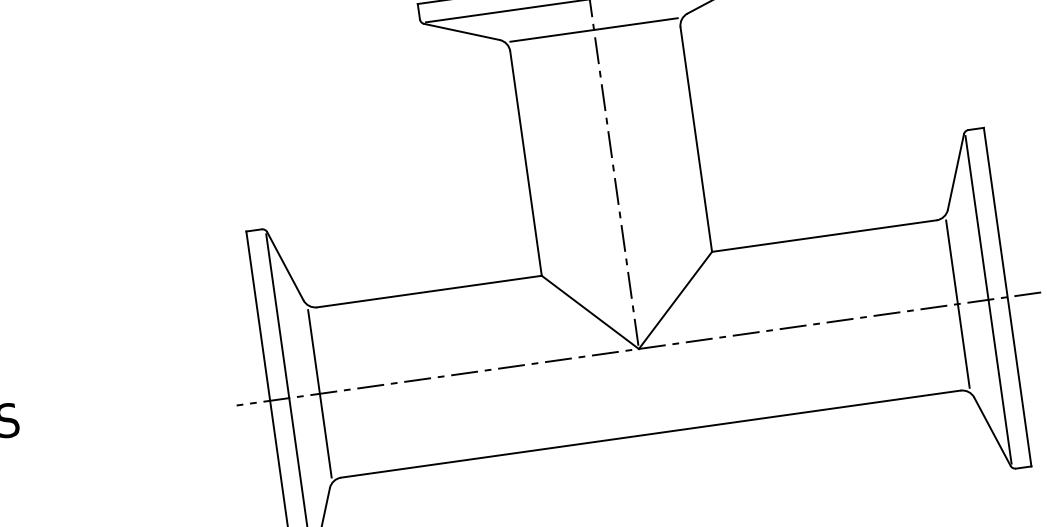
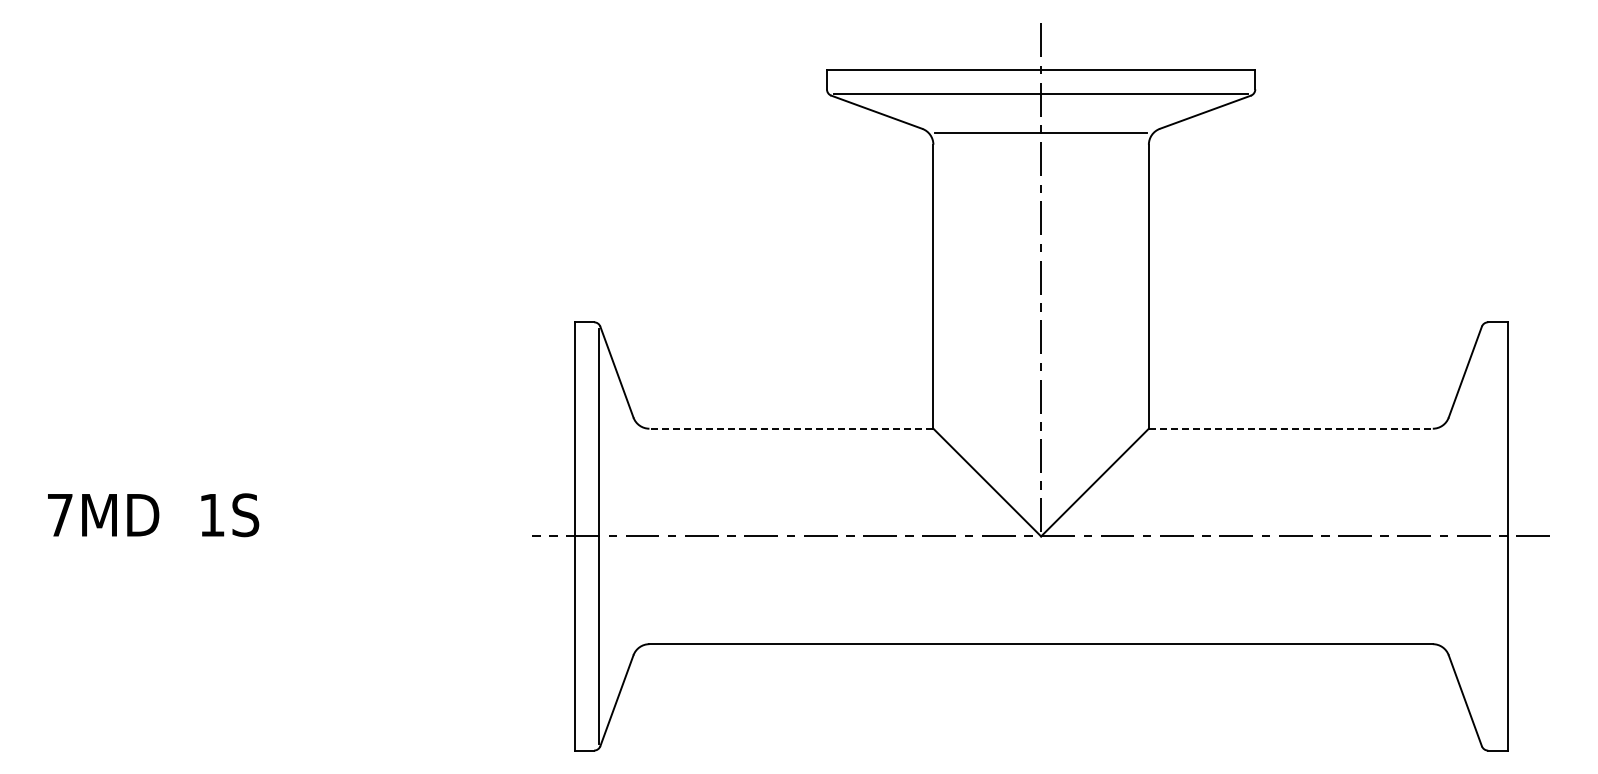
line: (824, 235) -> (1290, 428), solid -> dashed
line: (429, 291) -> (791, 428), solid -> dashed
line: (988, 299) -> (1483, 536), removed
line: (957, 304) -> (1444, 536), removed
line: (319, 393) -> (637, 536), removed

